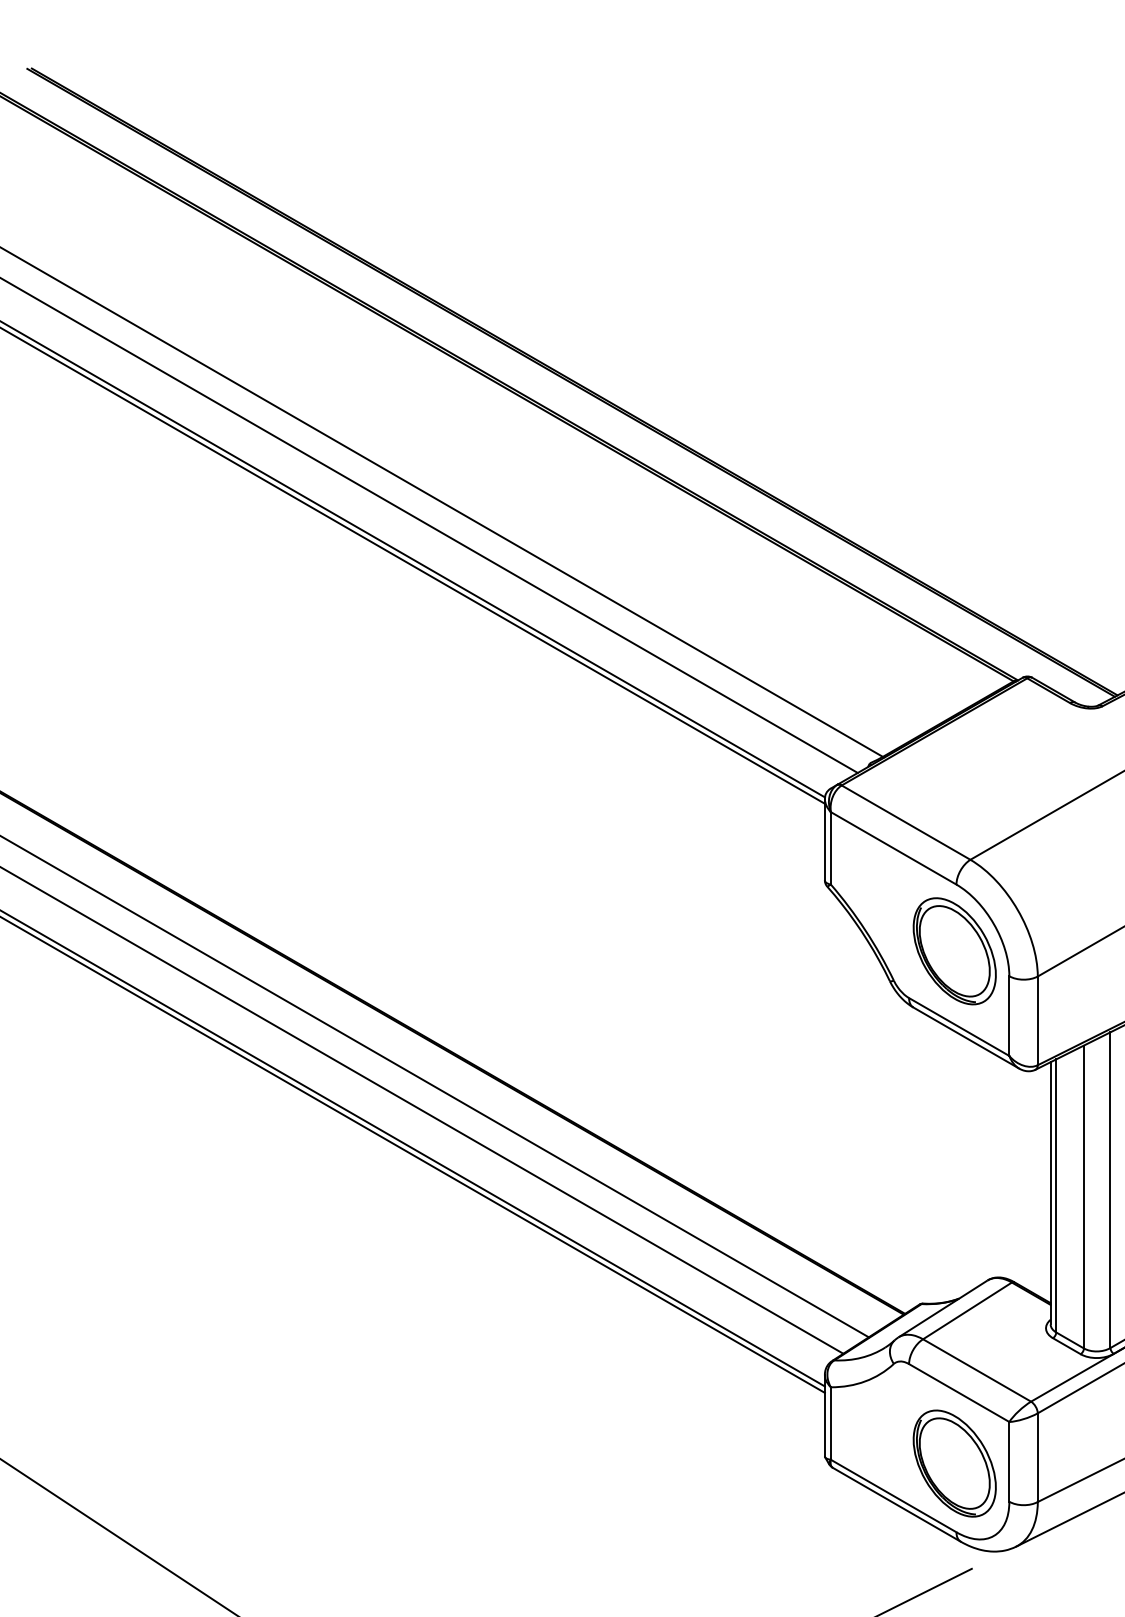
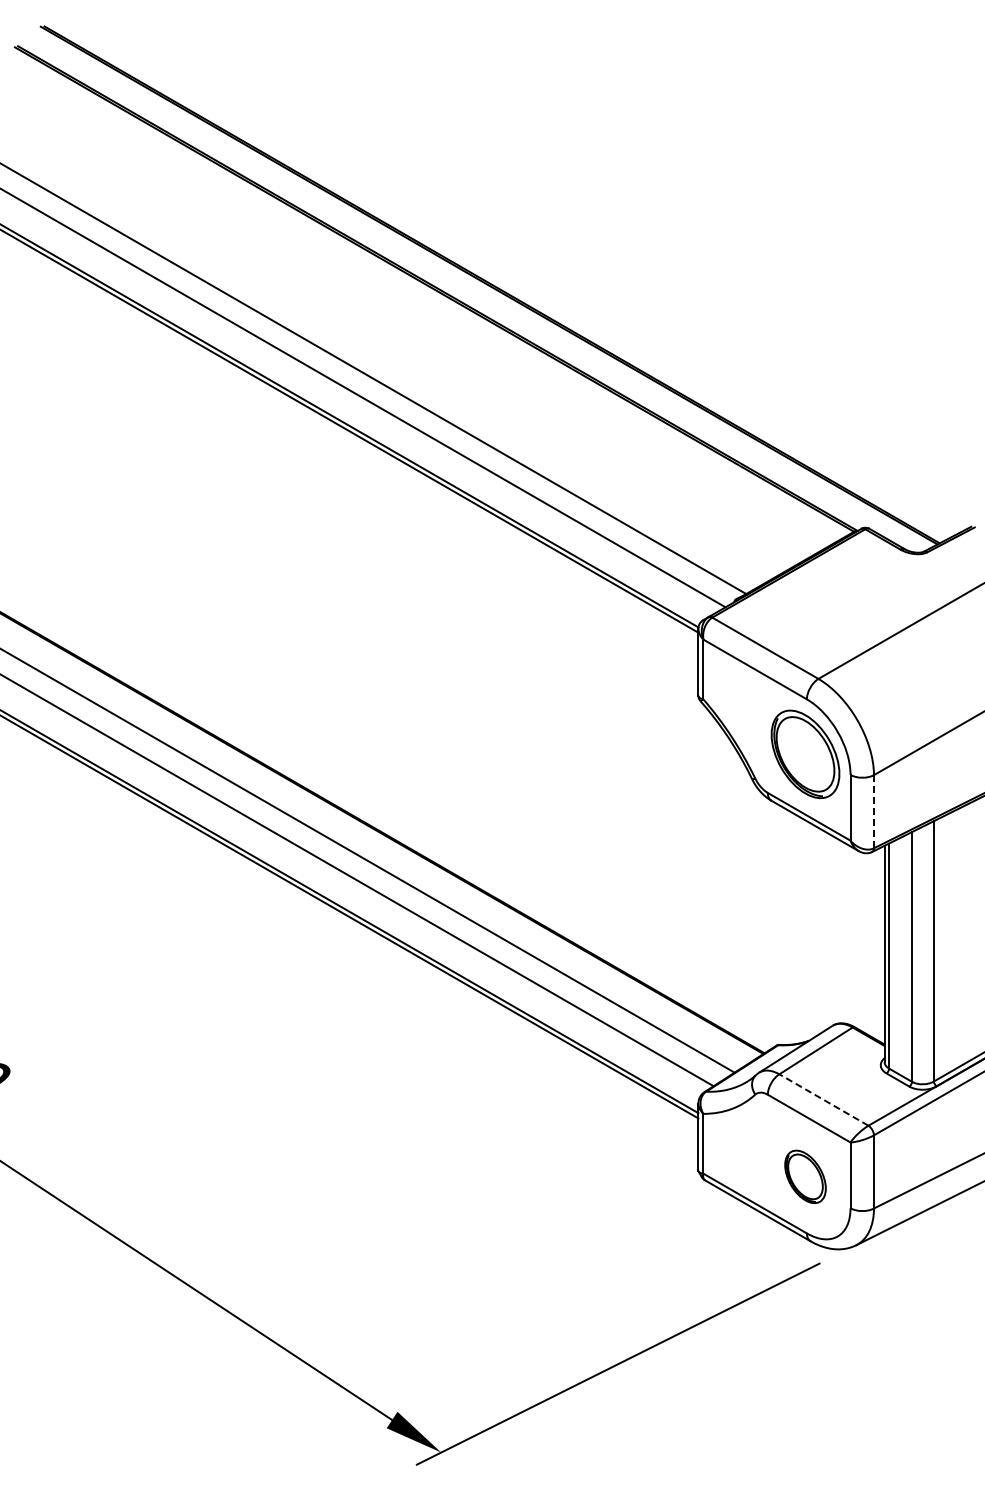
line: (1038, 1020) -> (874, 811), solid -> dashed
line: (976, 1369) -> (823, 1099), solid -> dashed
part: (954, 1463) -> (805, 1176), size x0.6

